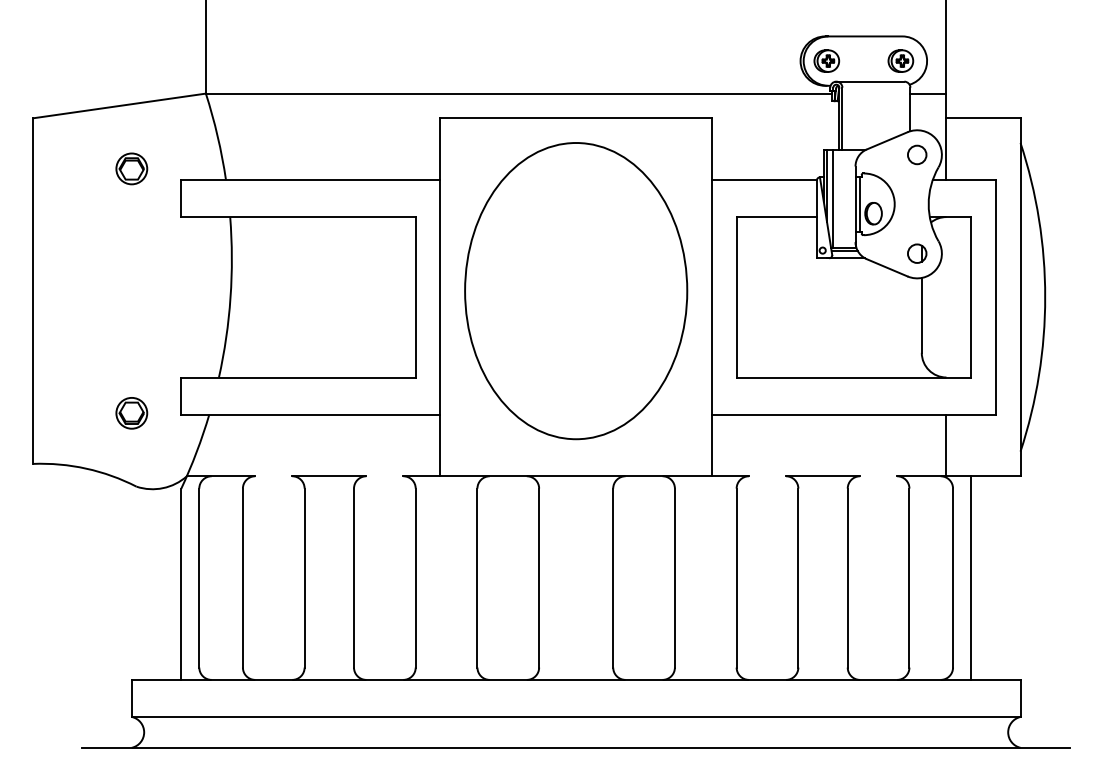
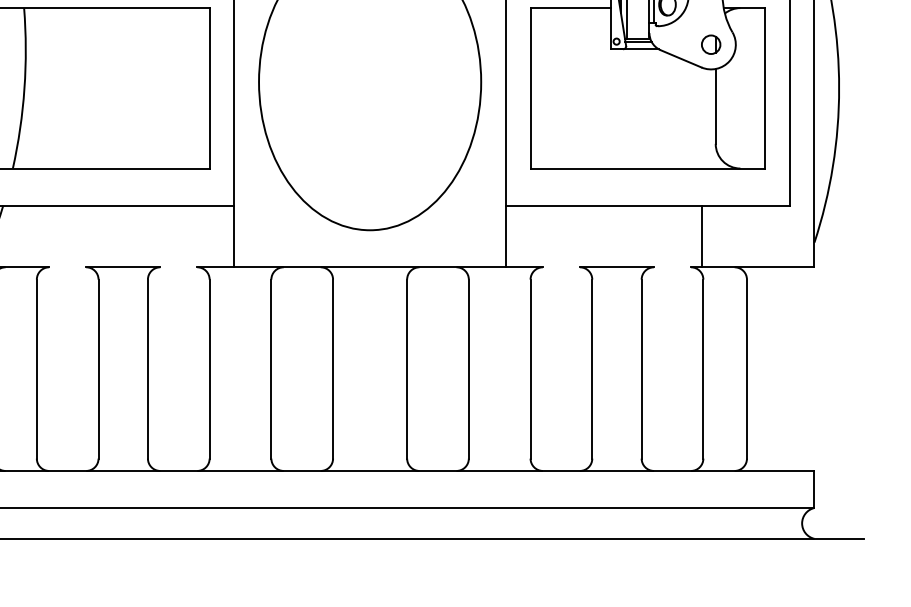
line: (946, 445) -> (702, 236), moved
line: (971, 577) -> (765, 368), removed

